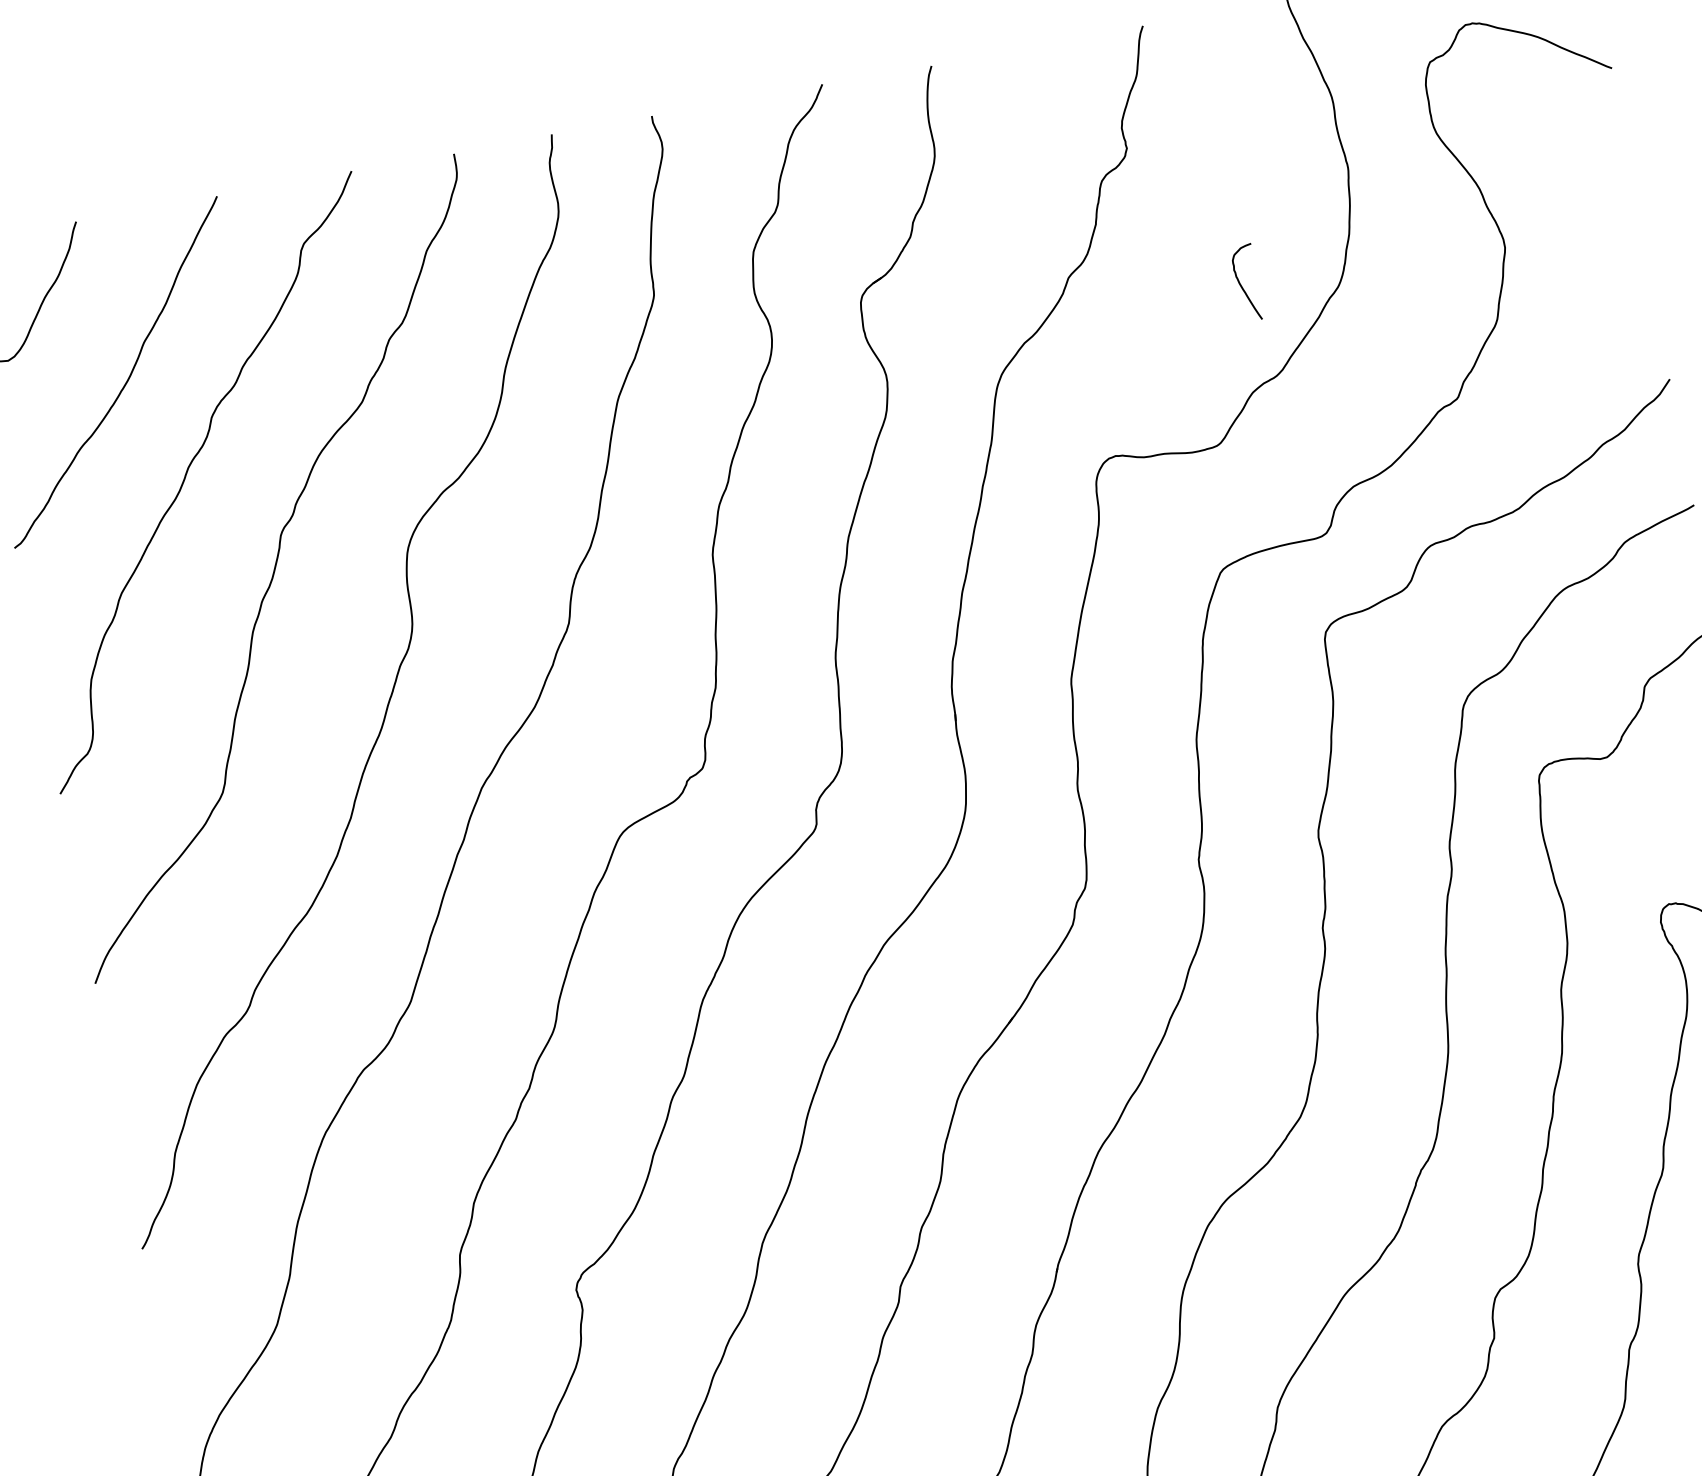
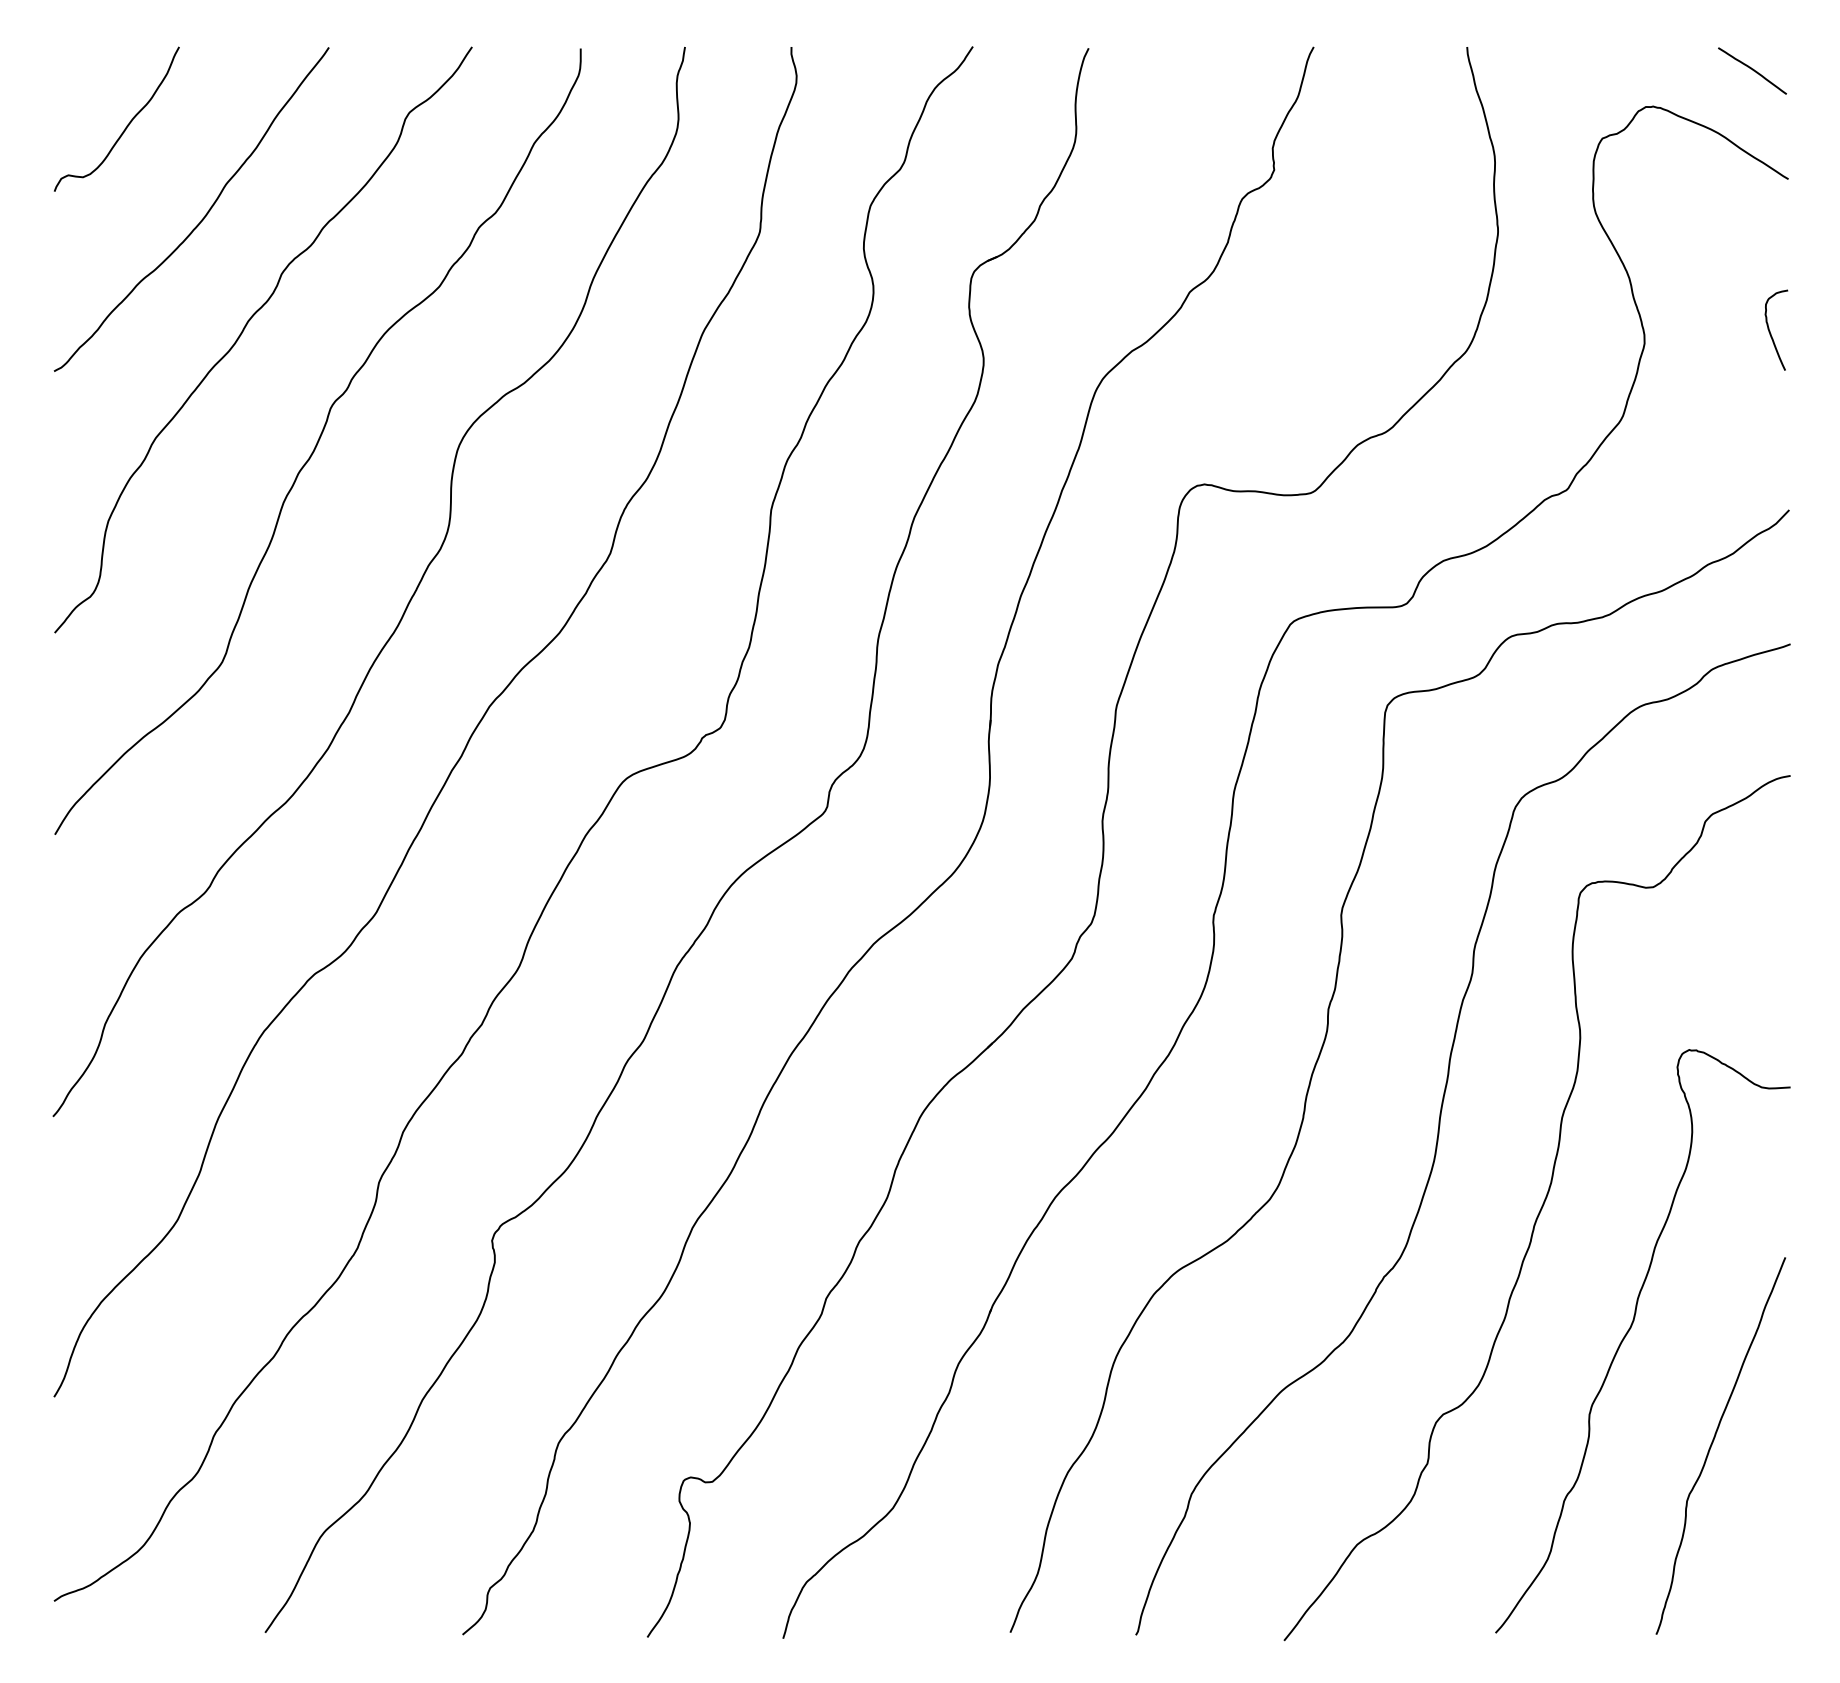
curve: (1241, 284) -> (1770, 330), moved

